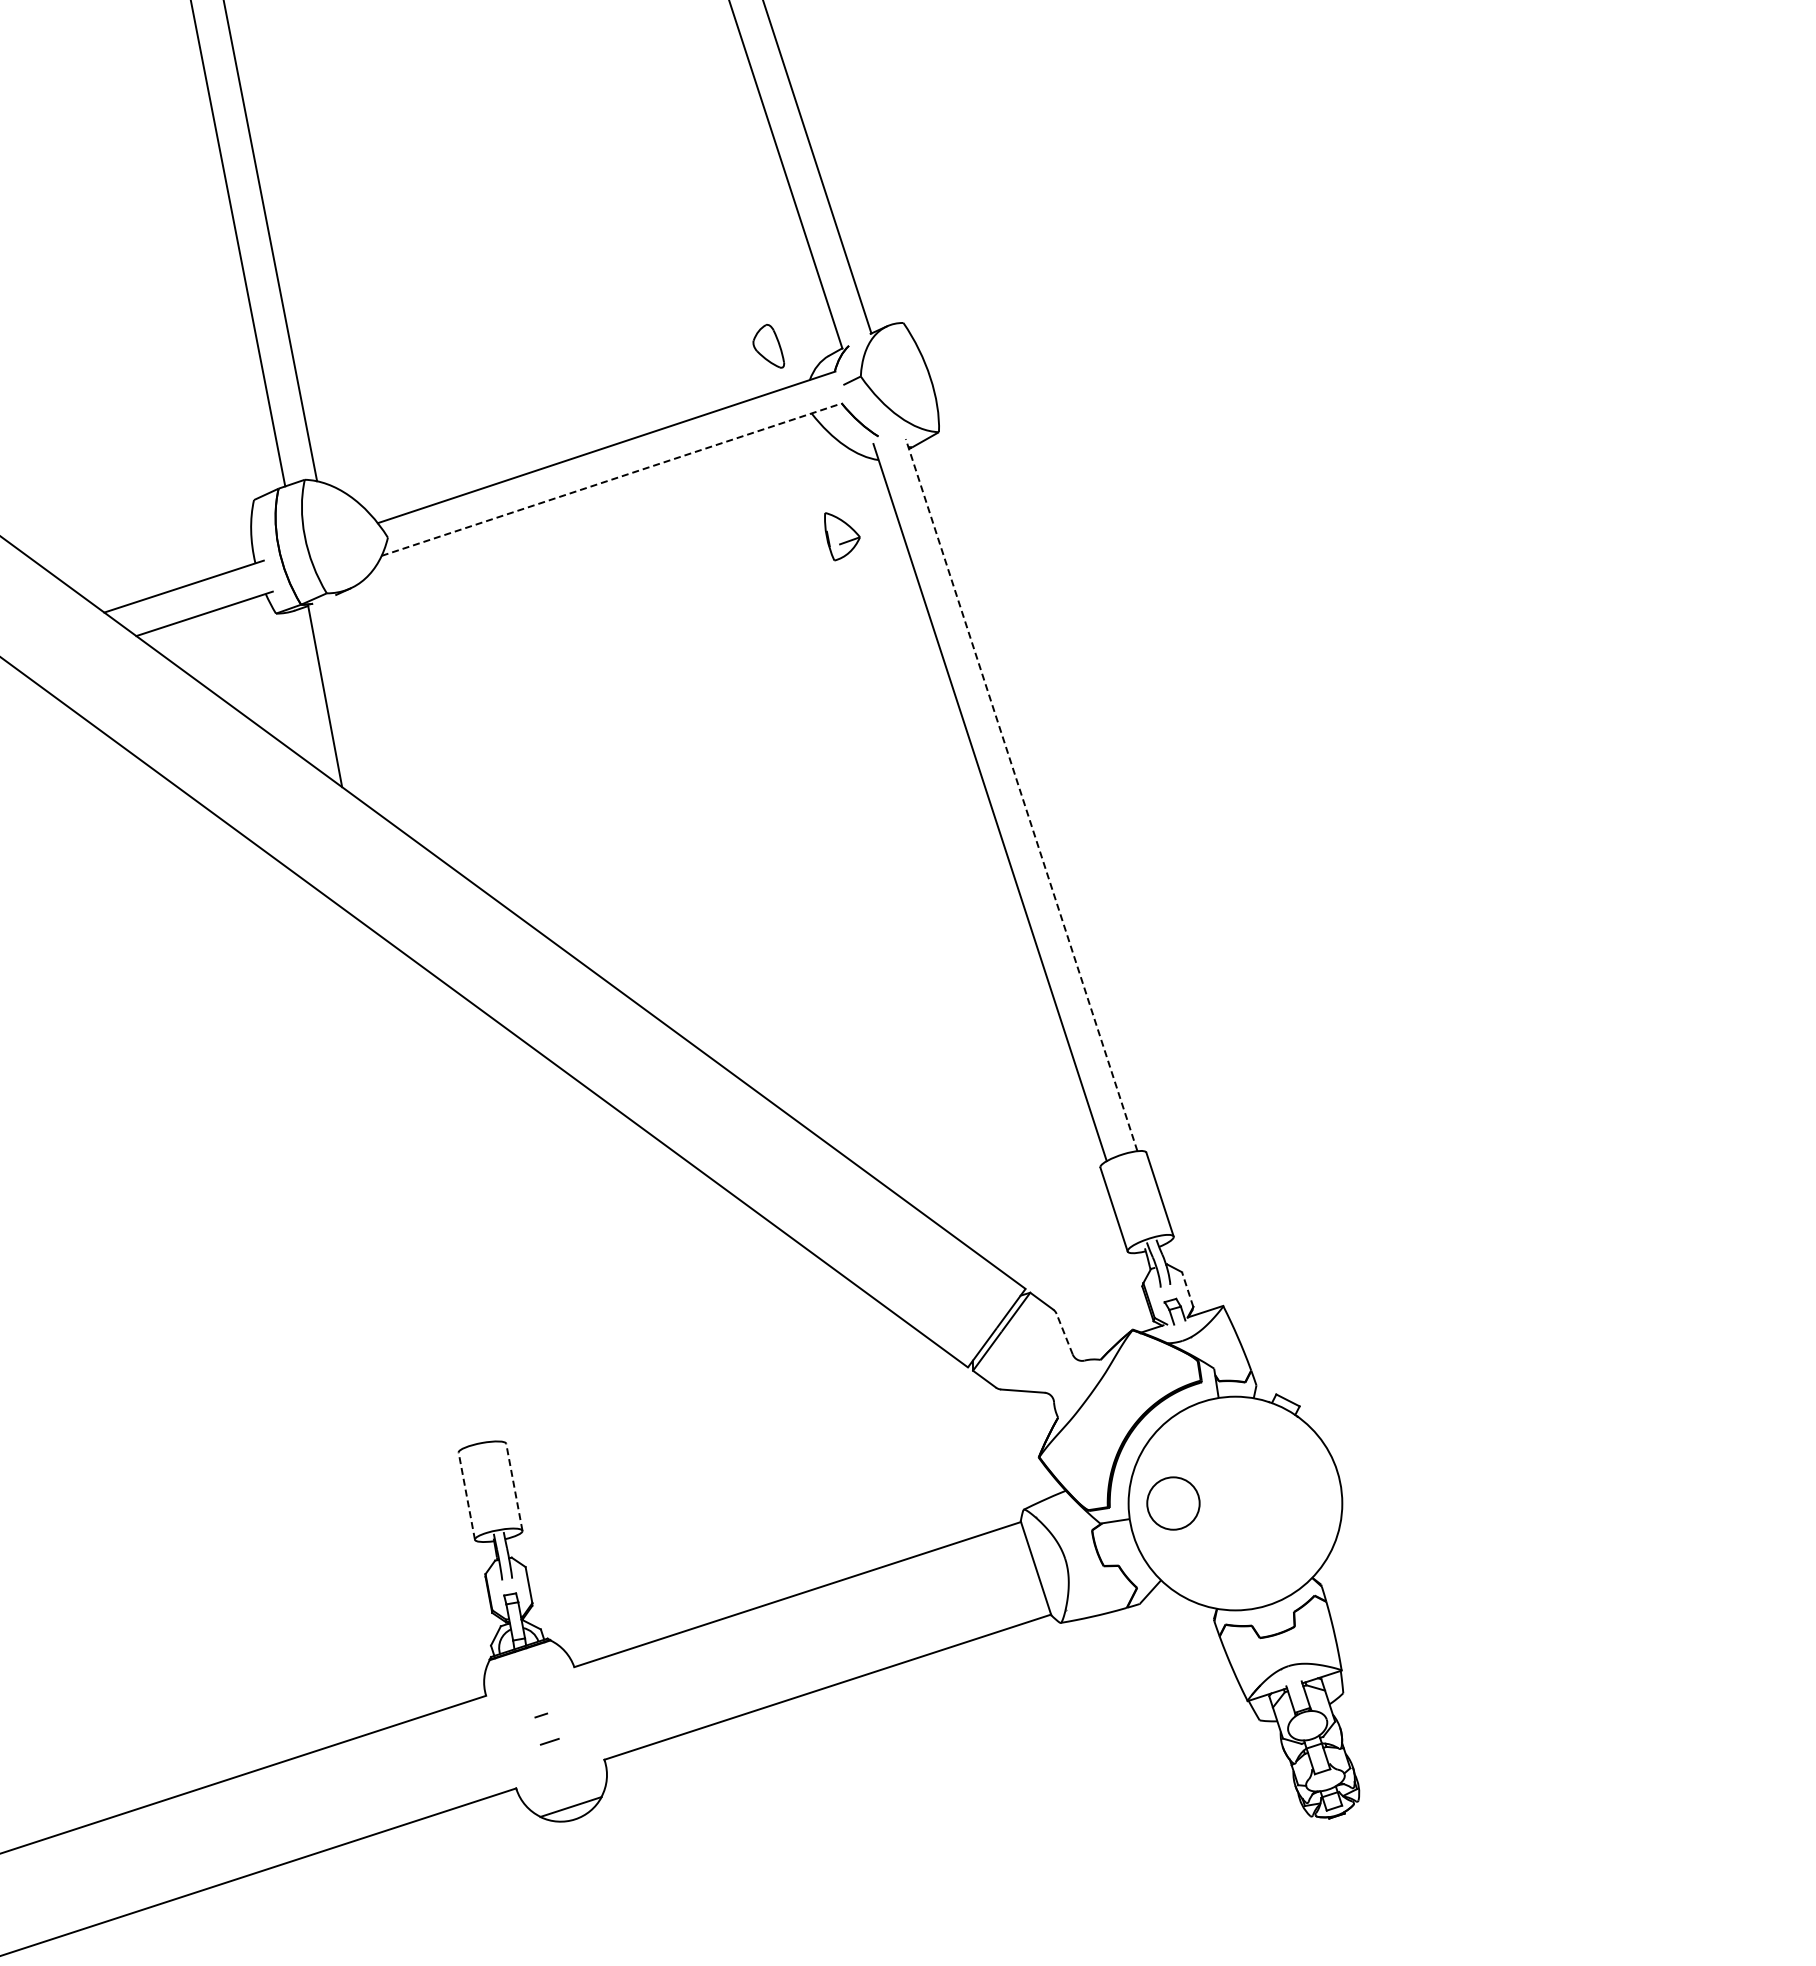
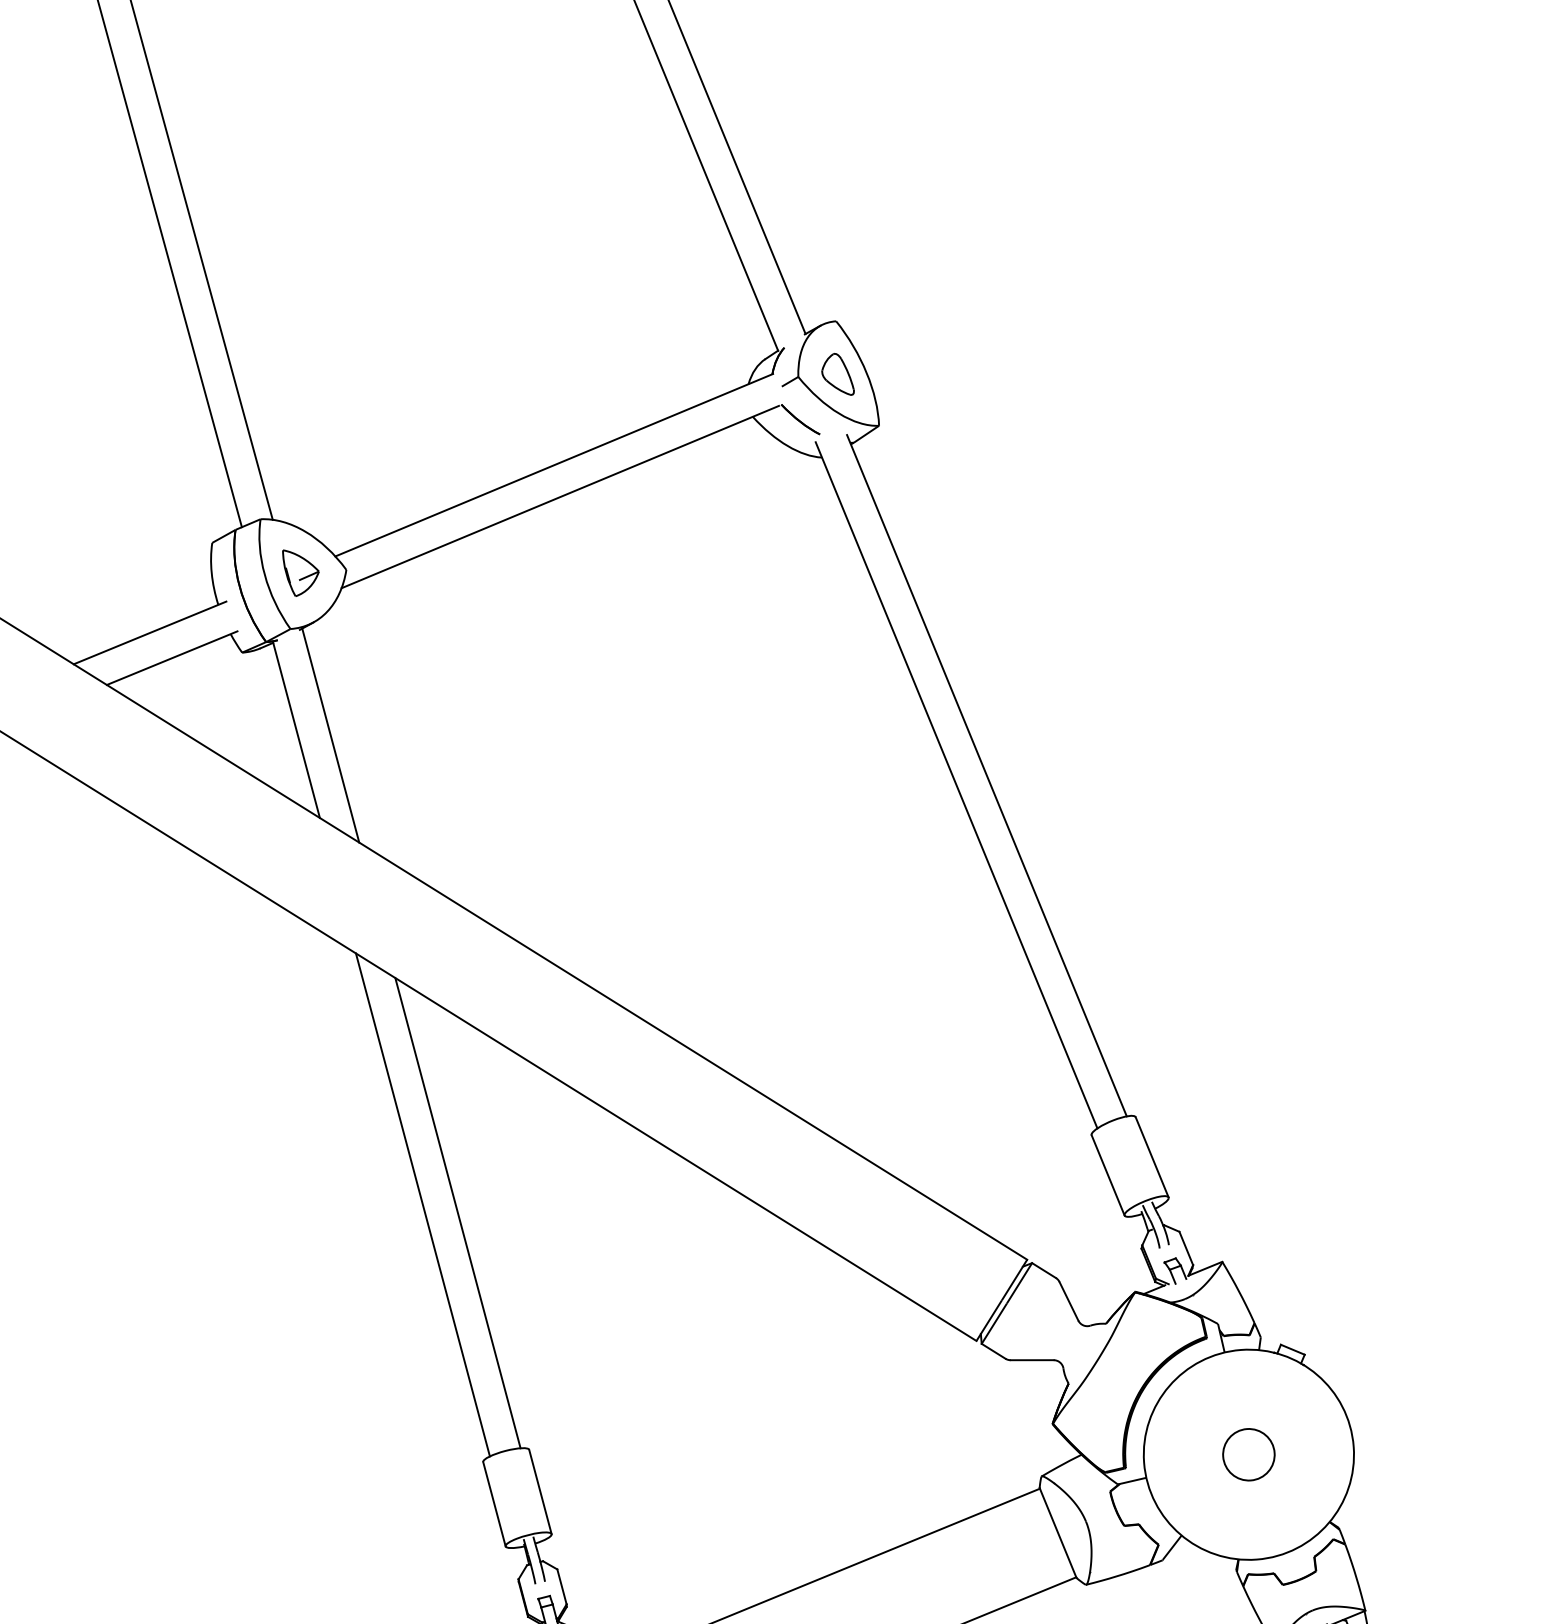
part: (768, 346) -> (837, 375), moved
line: (610, 480) -> (560, 497), dashed -> solid
part: (842, 536) -> (301, 572), moved
line: (359, 704) -> (330, 735), added
line: (1021, 794) -> (986, 775), dashed -> solid
line: (416, 1187) -> (422, 1205), added
line: (451, 1198) -> (457, 1213), added
line: (1187, 1289) -> (1186, 1248), dashed -> solid
line: (1064, 1334) -> (1068, 1301), dashed -> solid
line: (514, 1486) -> (540, 1491), dashed -> solid
line: (466, 1495) -> (494, 1503), dashed -> solid
circle: (1173, 1503) -> (1248, 1454), moved

